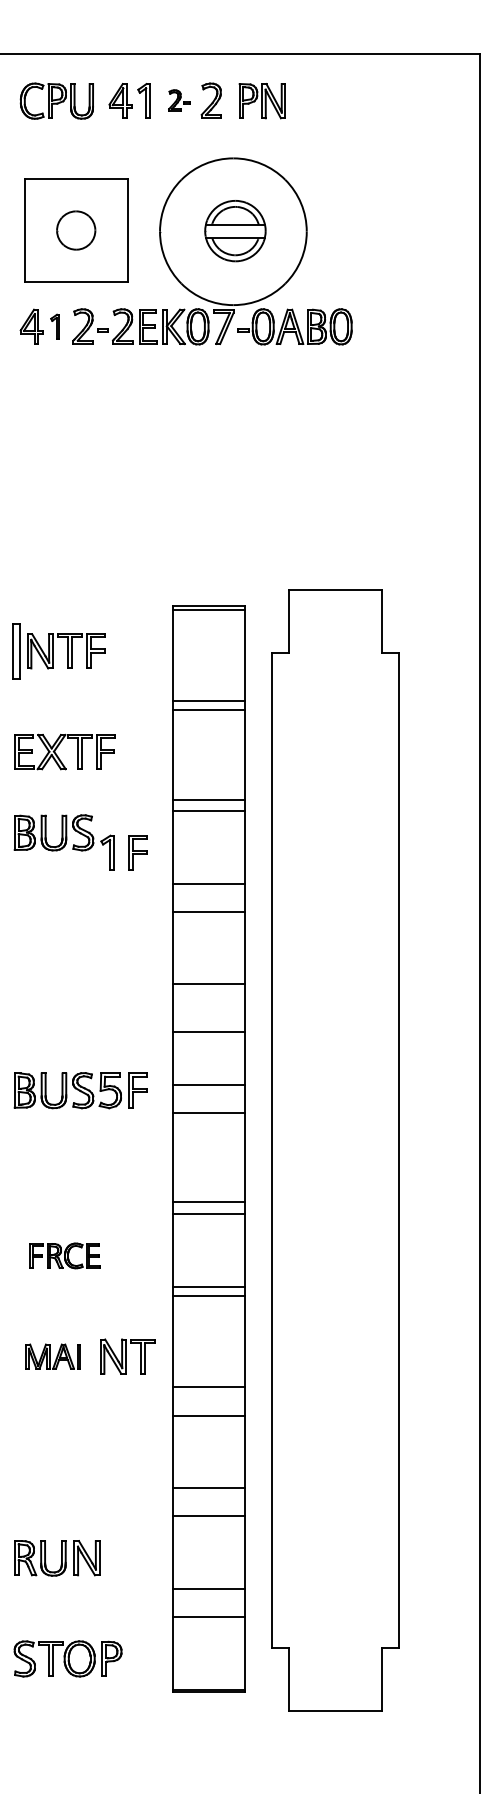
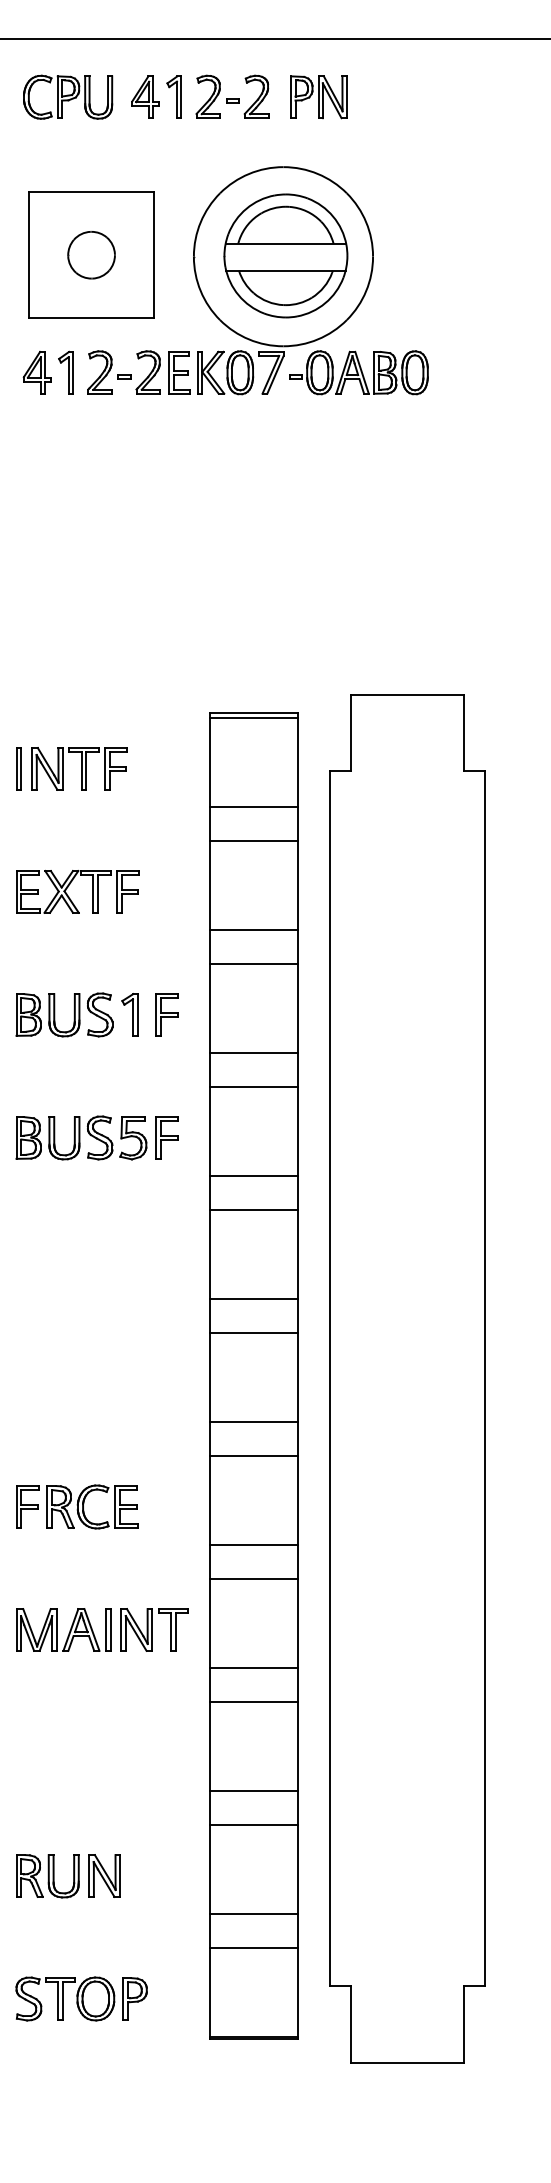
part: (179, 100) -> (217, 96), size x1.67
part: (235, 230) -> (286, 255), size x1.67
part: (54, 326) -> (65, 372), size x1.43
part: (16, 650) -> (18, 767), size x0.62
line: (208, 701) -> (253, 806), moved
line: (208, 799) -> (253, 929), moved
part: (46, 832) -> (55, 1014), moved
line: (208, 1031) -> (253, 1209), moved
part: (80, 1090) -> (96, 1137), moved
line: (208, 1201) -> (253, 1421), moved
part: (64, 1255) -> (77, 1506), size x1.43
line: (208, 1295) -> (253, 1578), moved
part: (53, 1356) -> (63, 1629), size x1.43

